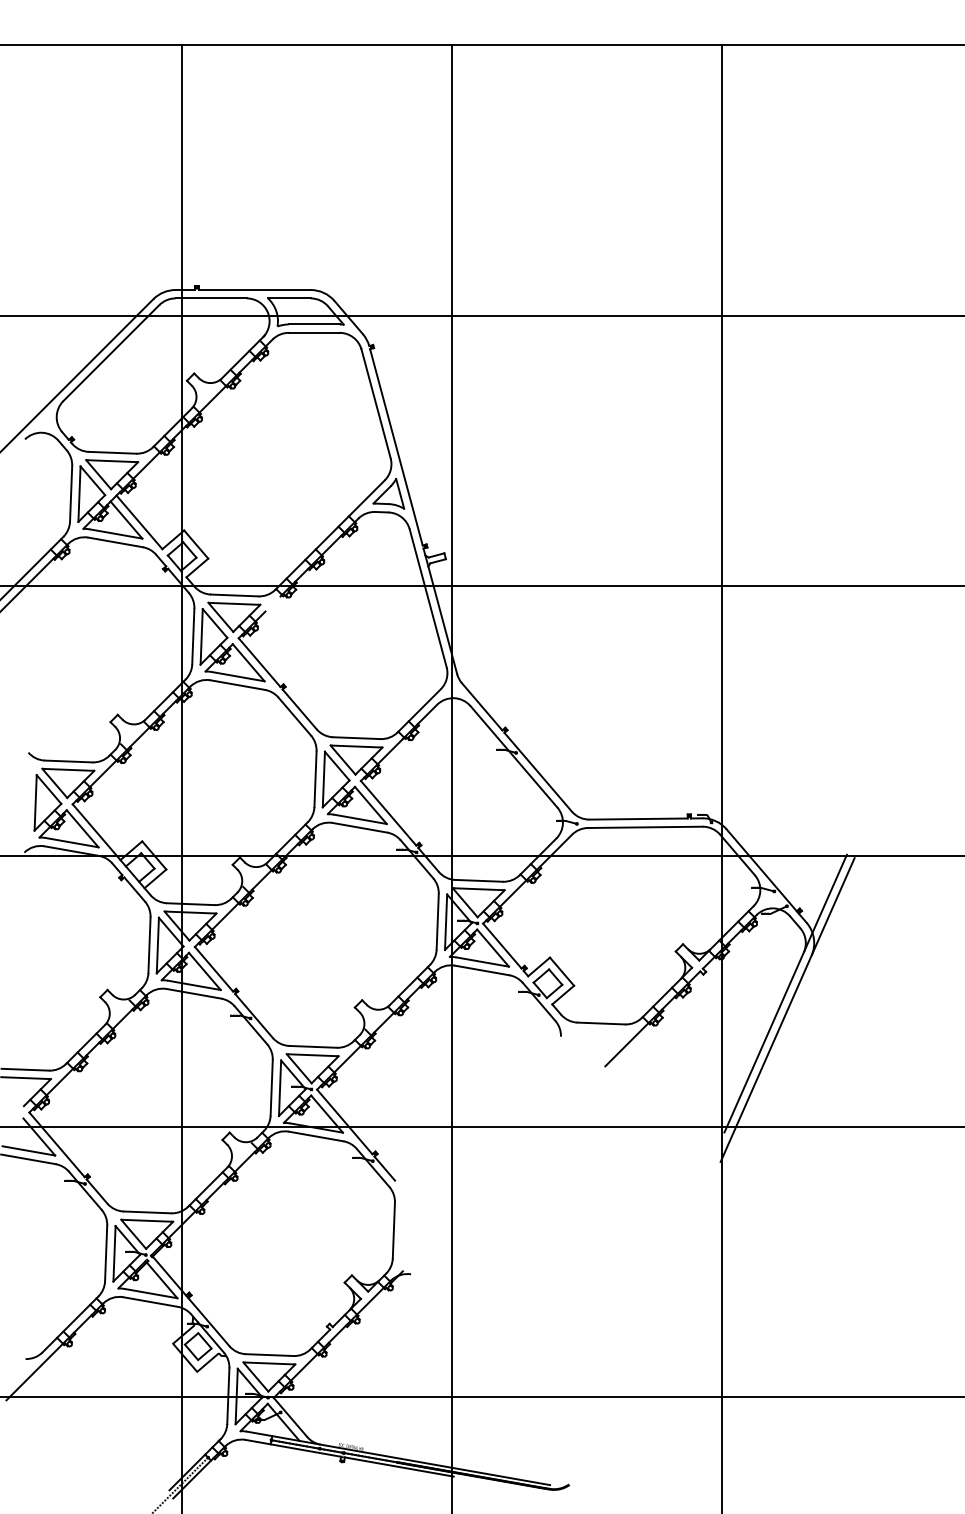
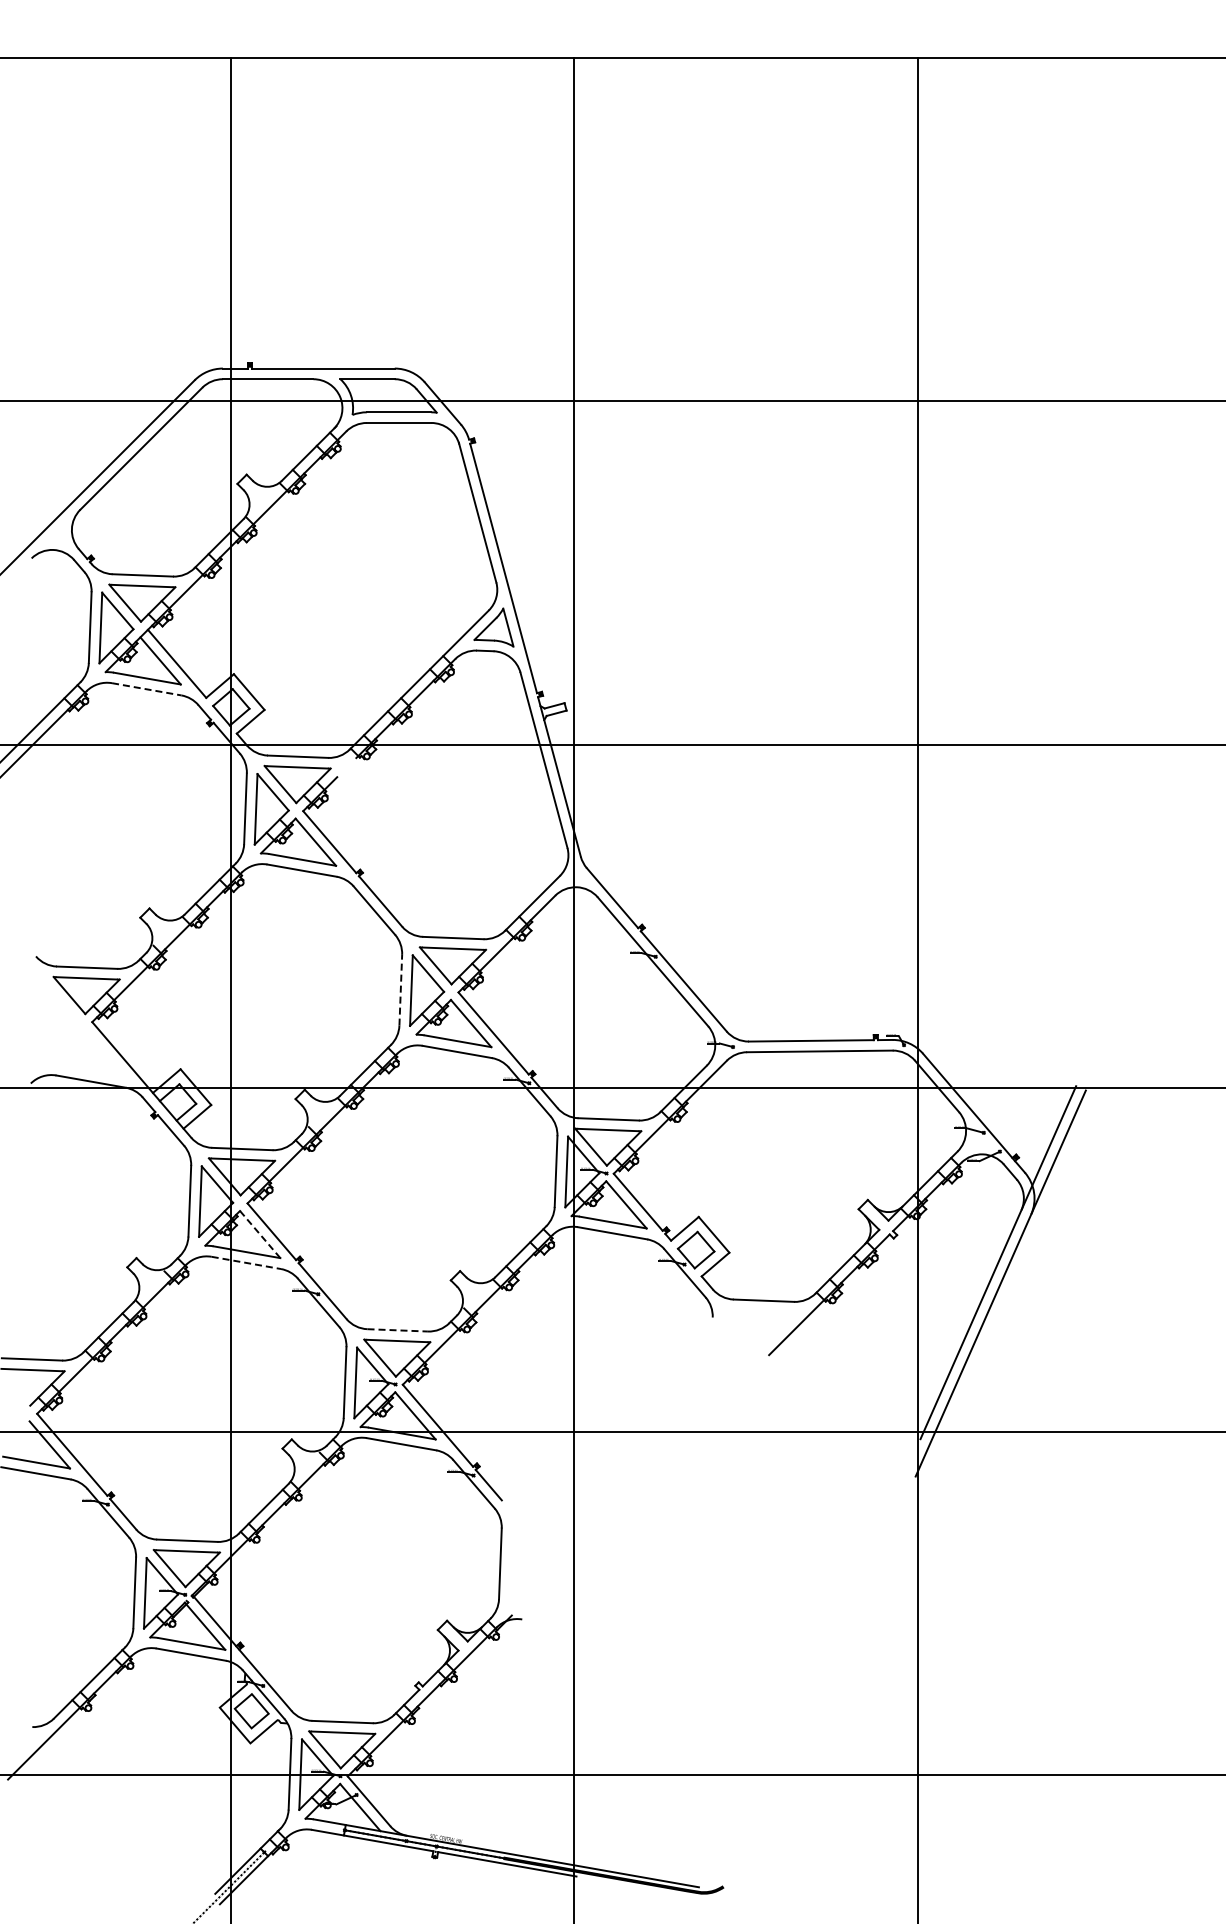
line: (116, 542) -> (147, 689), solid -> dashed
line: (315, 778) -> (400, 989), solid -> dashed
part: (66, 810) -> (84, 1030), removed
line: (204, 971) -> (259, 1234), solid -> dashed
line: (194, 994) -> (246, 1263), solid -> dashed
line: (313, 1046) -> (398, 1330), solid -> dashed

